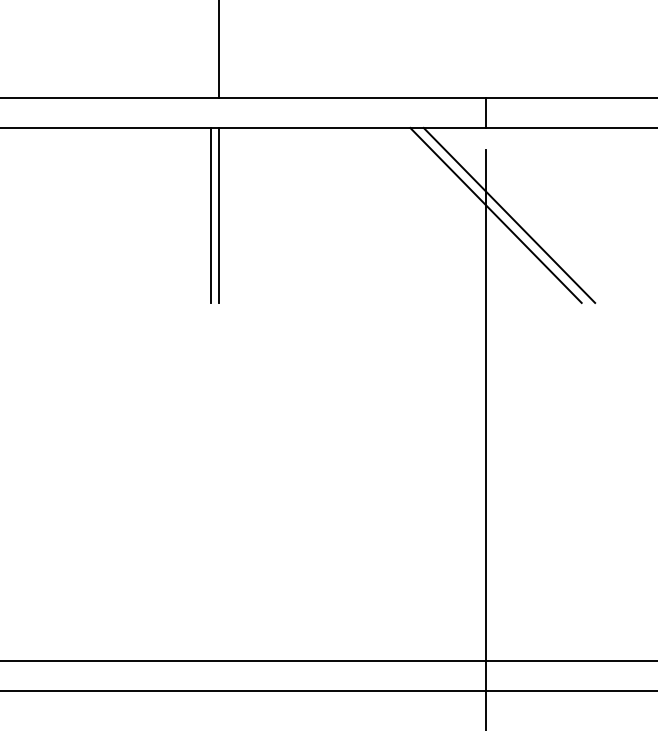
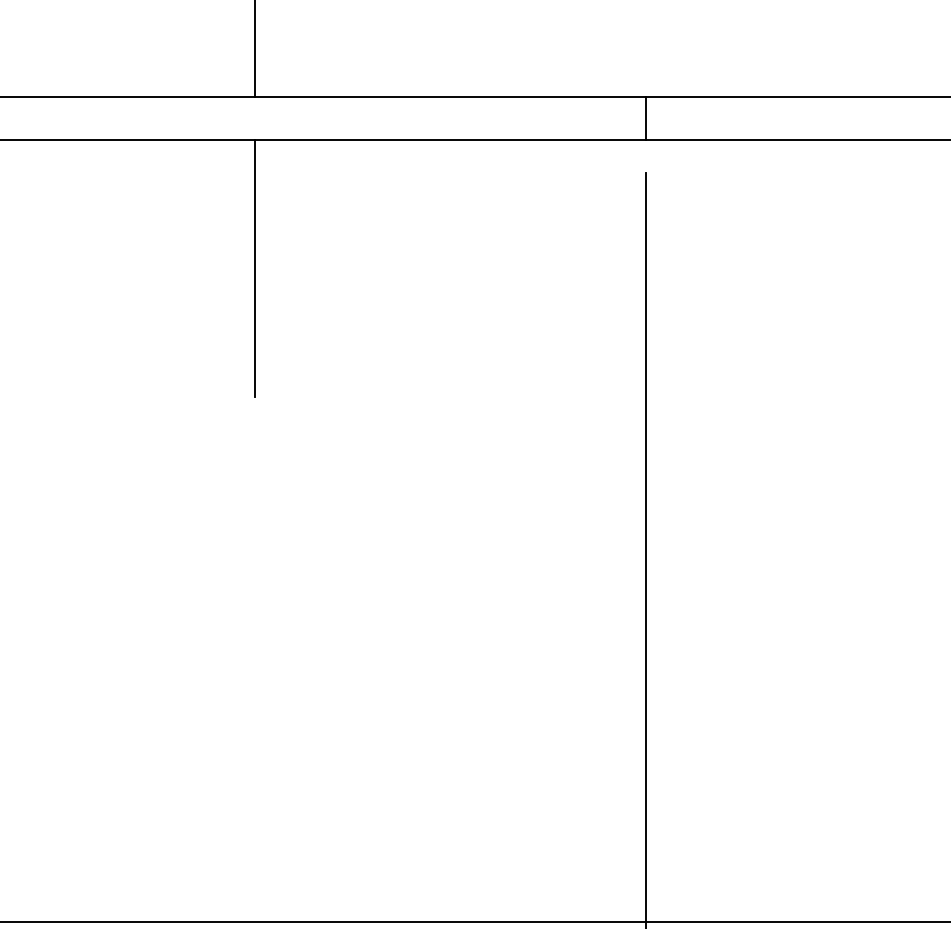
line: (211, 214) -> (244, 267), removed
line: (495, 214) -> (660, 267), removed
line: (509, 214) -> (681, 267), removed

